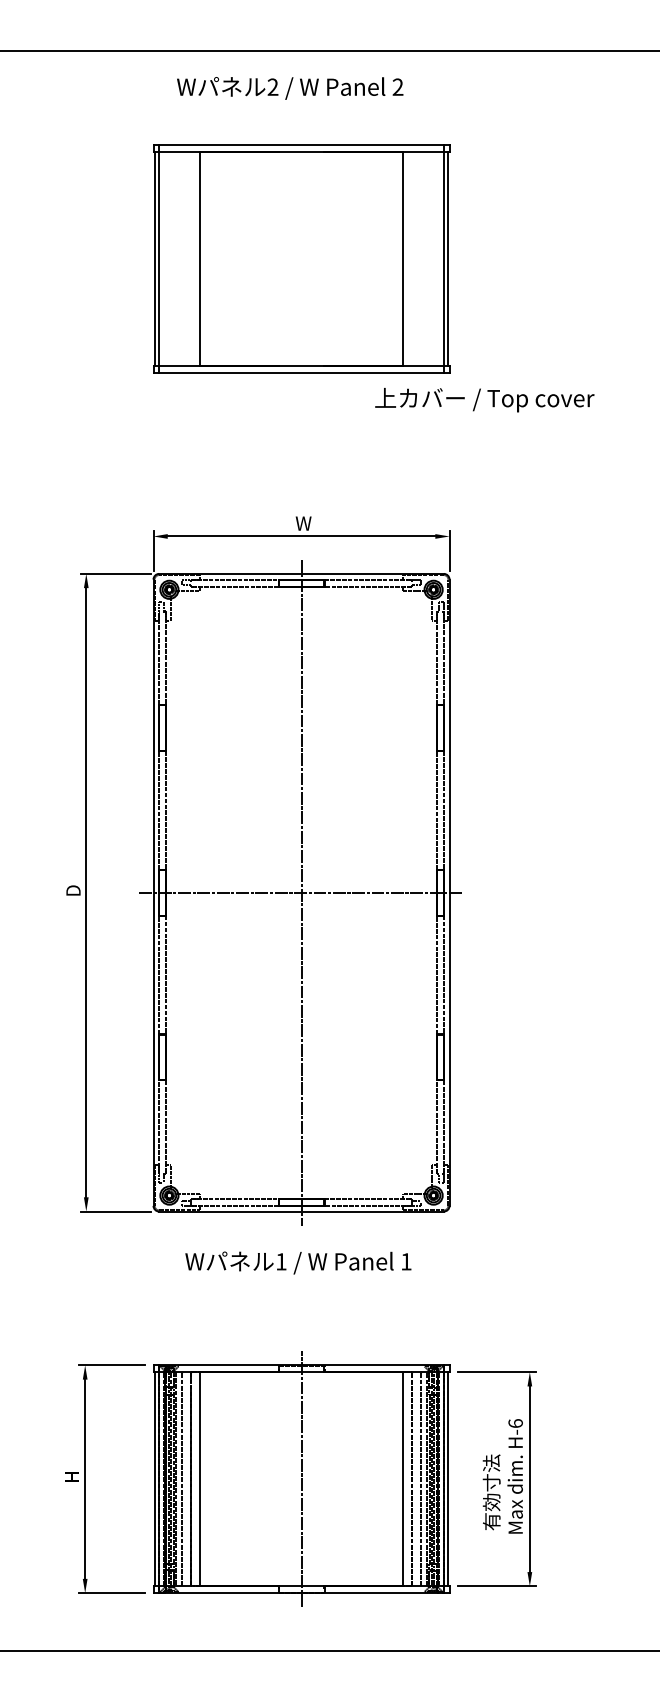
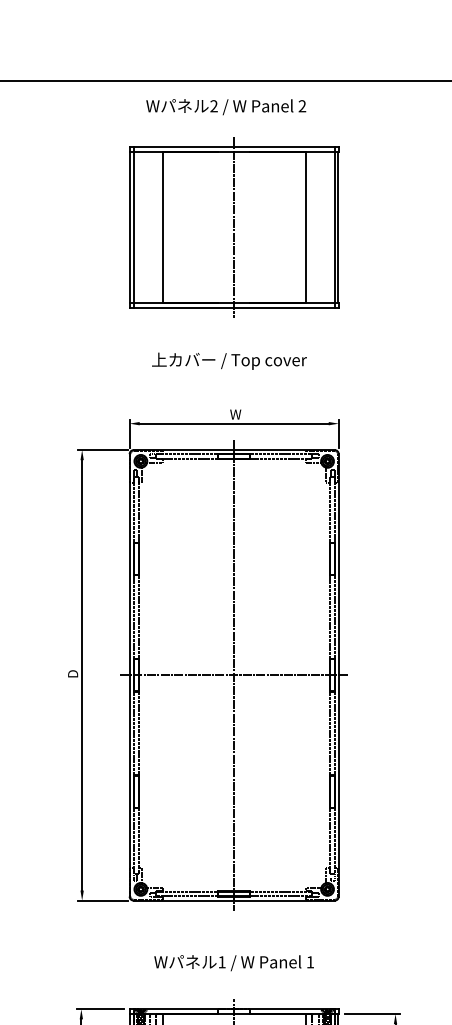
line: (301, 258) -> (234, 227), added
text: (484, 400) -> (229, 361), moved
text: (298, 1262) -> (234, 962), moved

